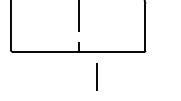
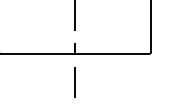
line: (96, 76) -> (75, 81), moved

